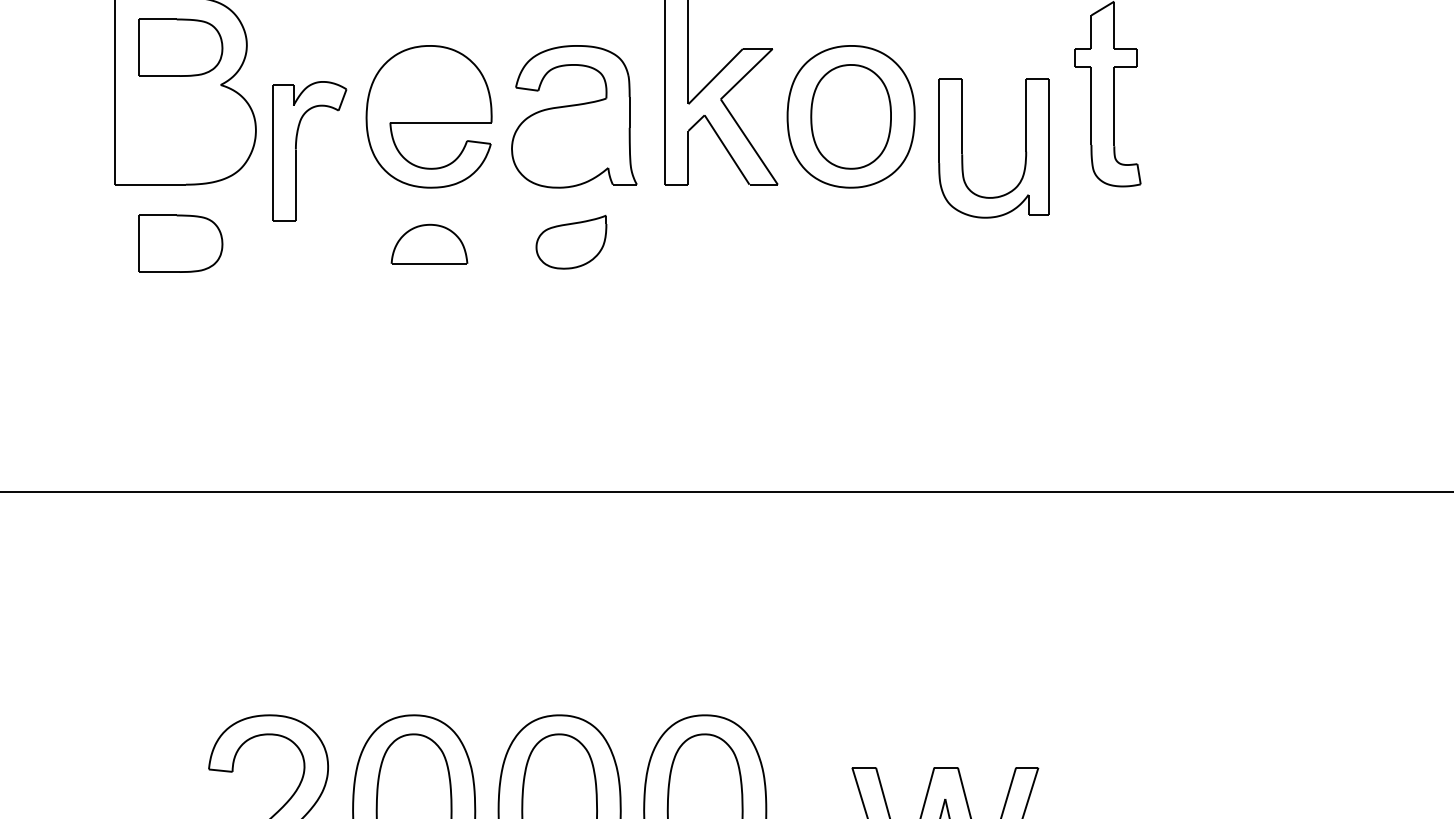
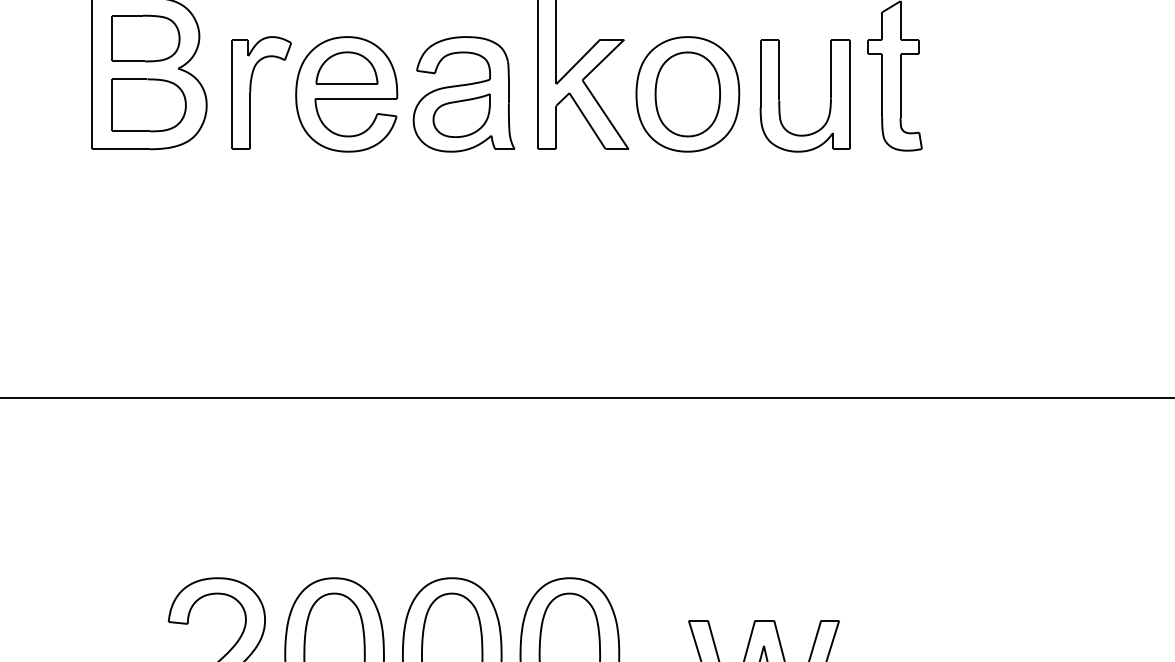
part: (184, 130) -> (148, 105), added
part: (296, 151) -> (250, 93), moved
part: (963, 154) -> (780, 100), moved
part: (571, 241) -> (461, 115), moved
part: (180, 243) -> (145, 196), removed
part: (429, 243) -> (347, 67), moved

